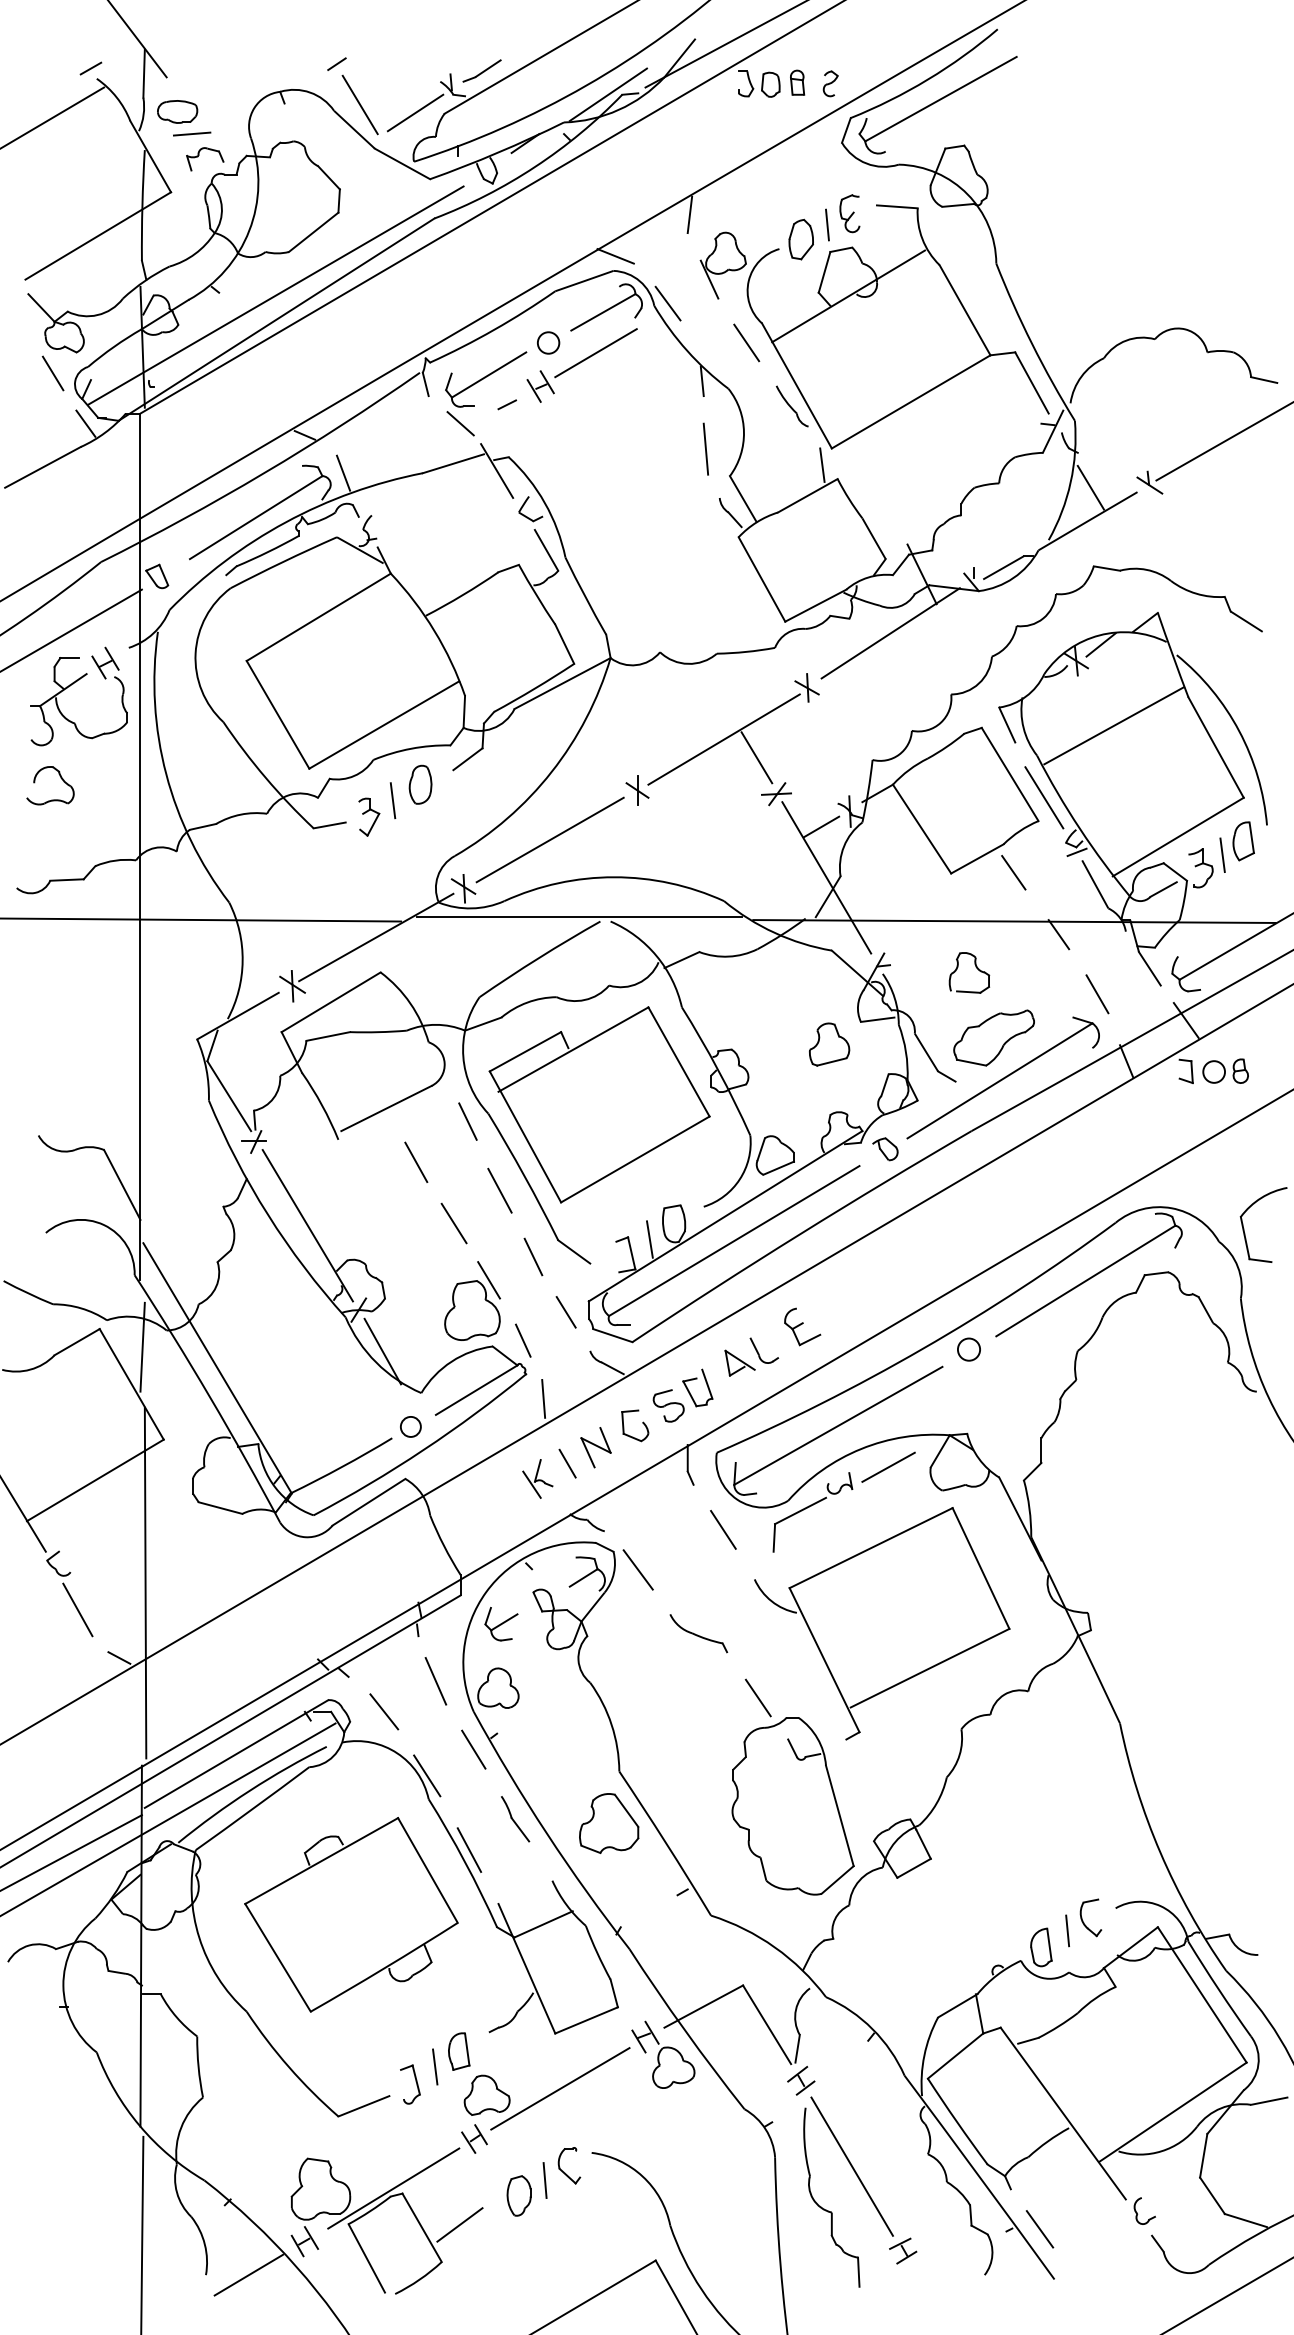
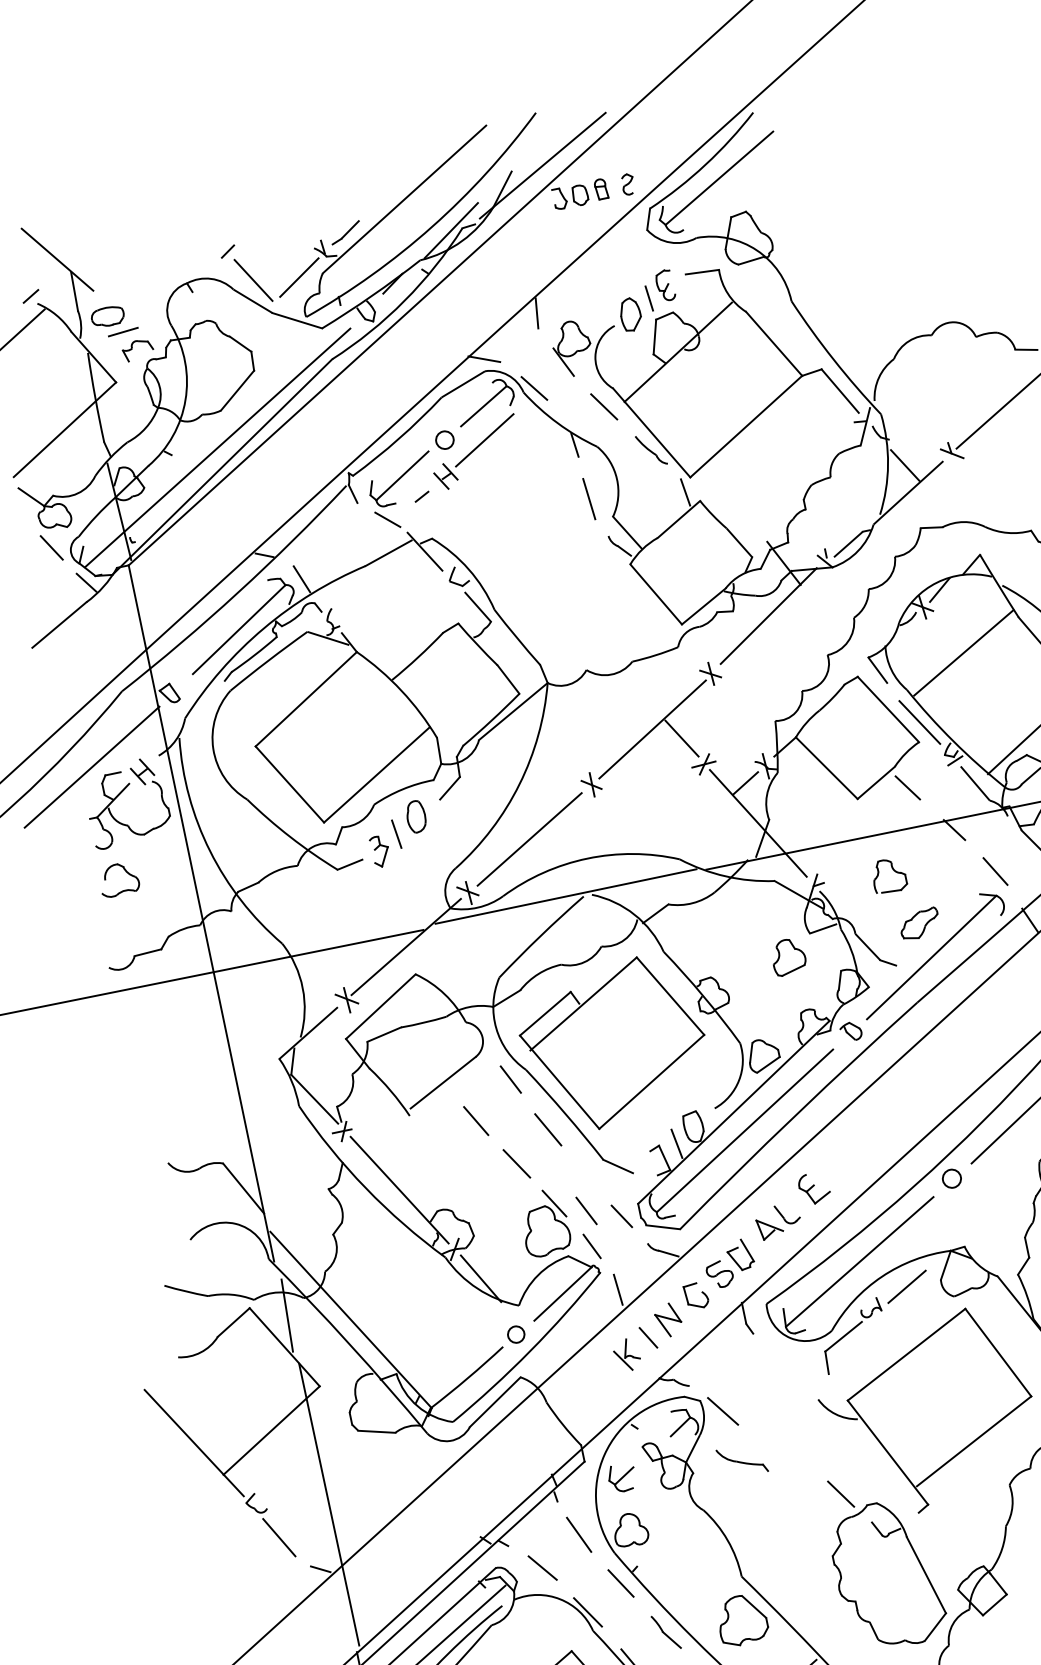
part: (993, 1037) -> (919, 923), size x0.6
line: (533, 1256) -> (586, 1210), moved
line: (723, 1529) -> (784, 1364), removed
part: (698, 1633) -> (741, 1460), moved

